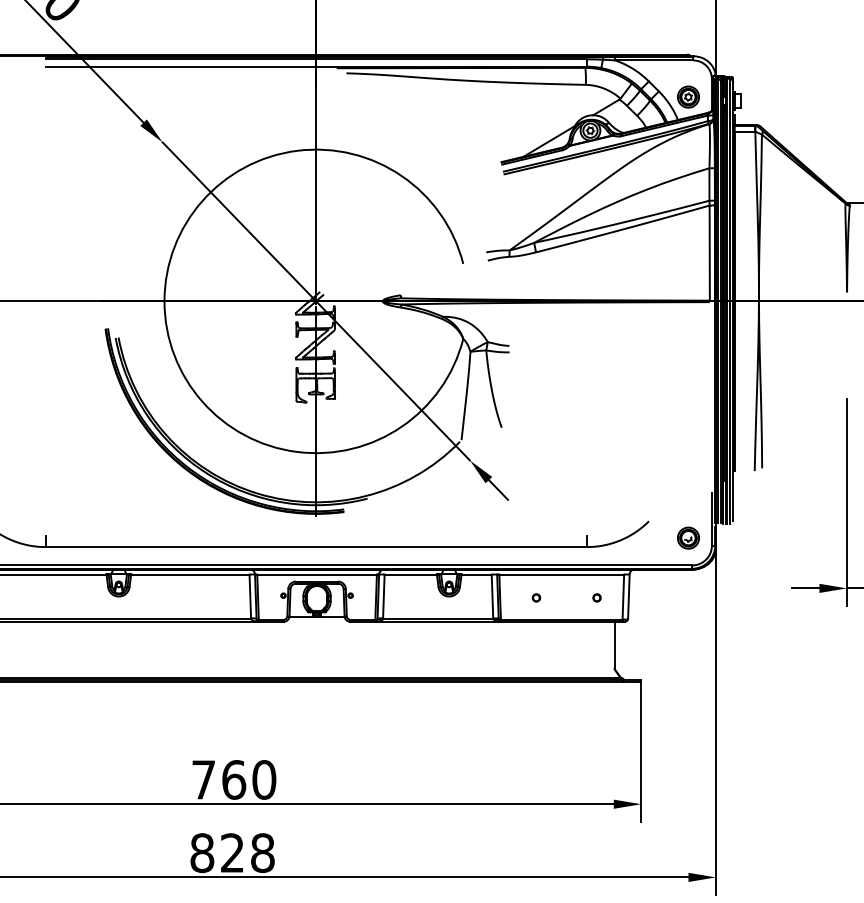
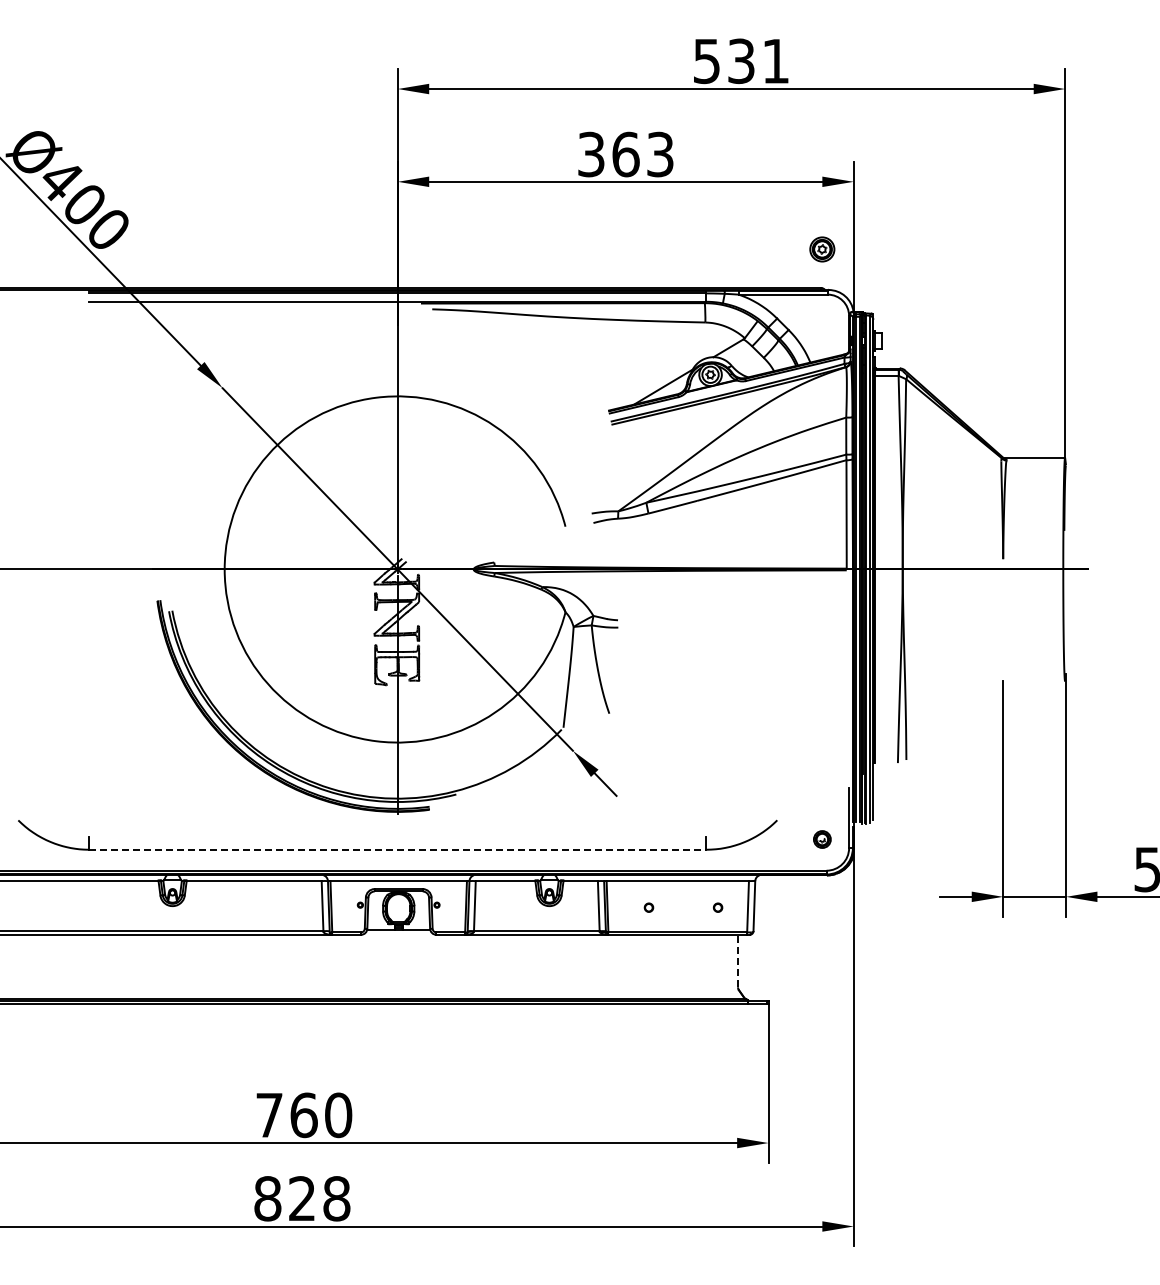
part: (688, 97) -> (822, 249), moved
part: (688, 538) -> (822, 839), size x0.7
line: (316, 546) -> (398, 849), solid -> dashed
line: (614, 644) -> (738, 960), solid -> dashed

